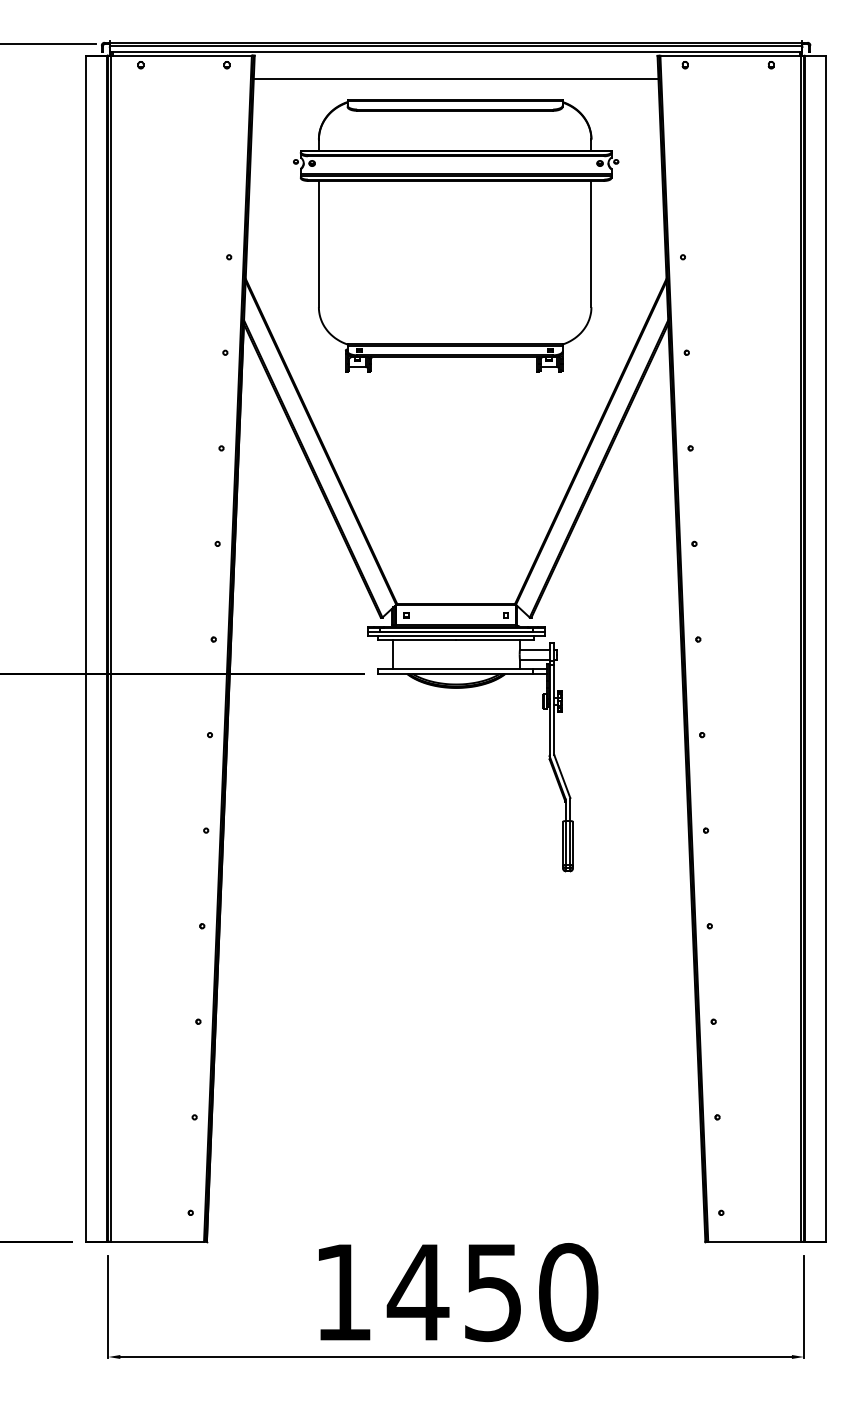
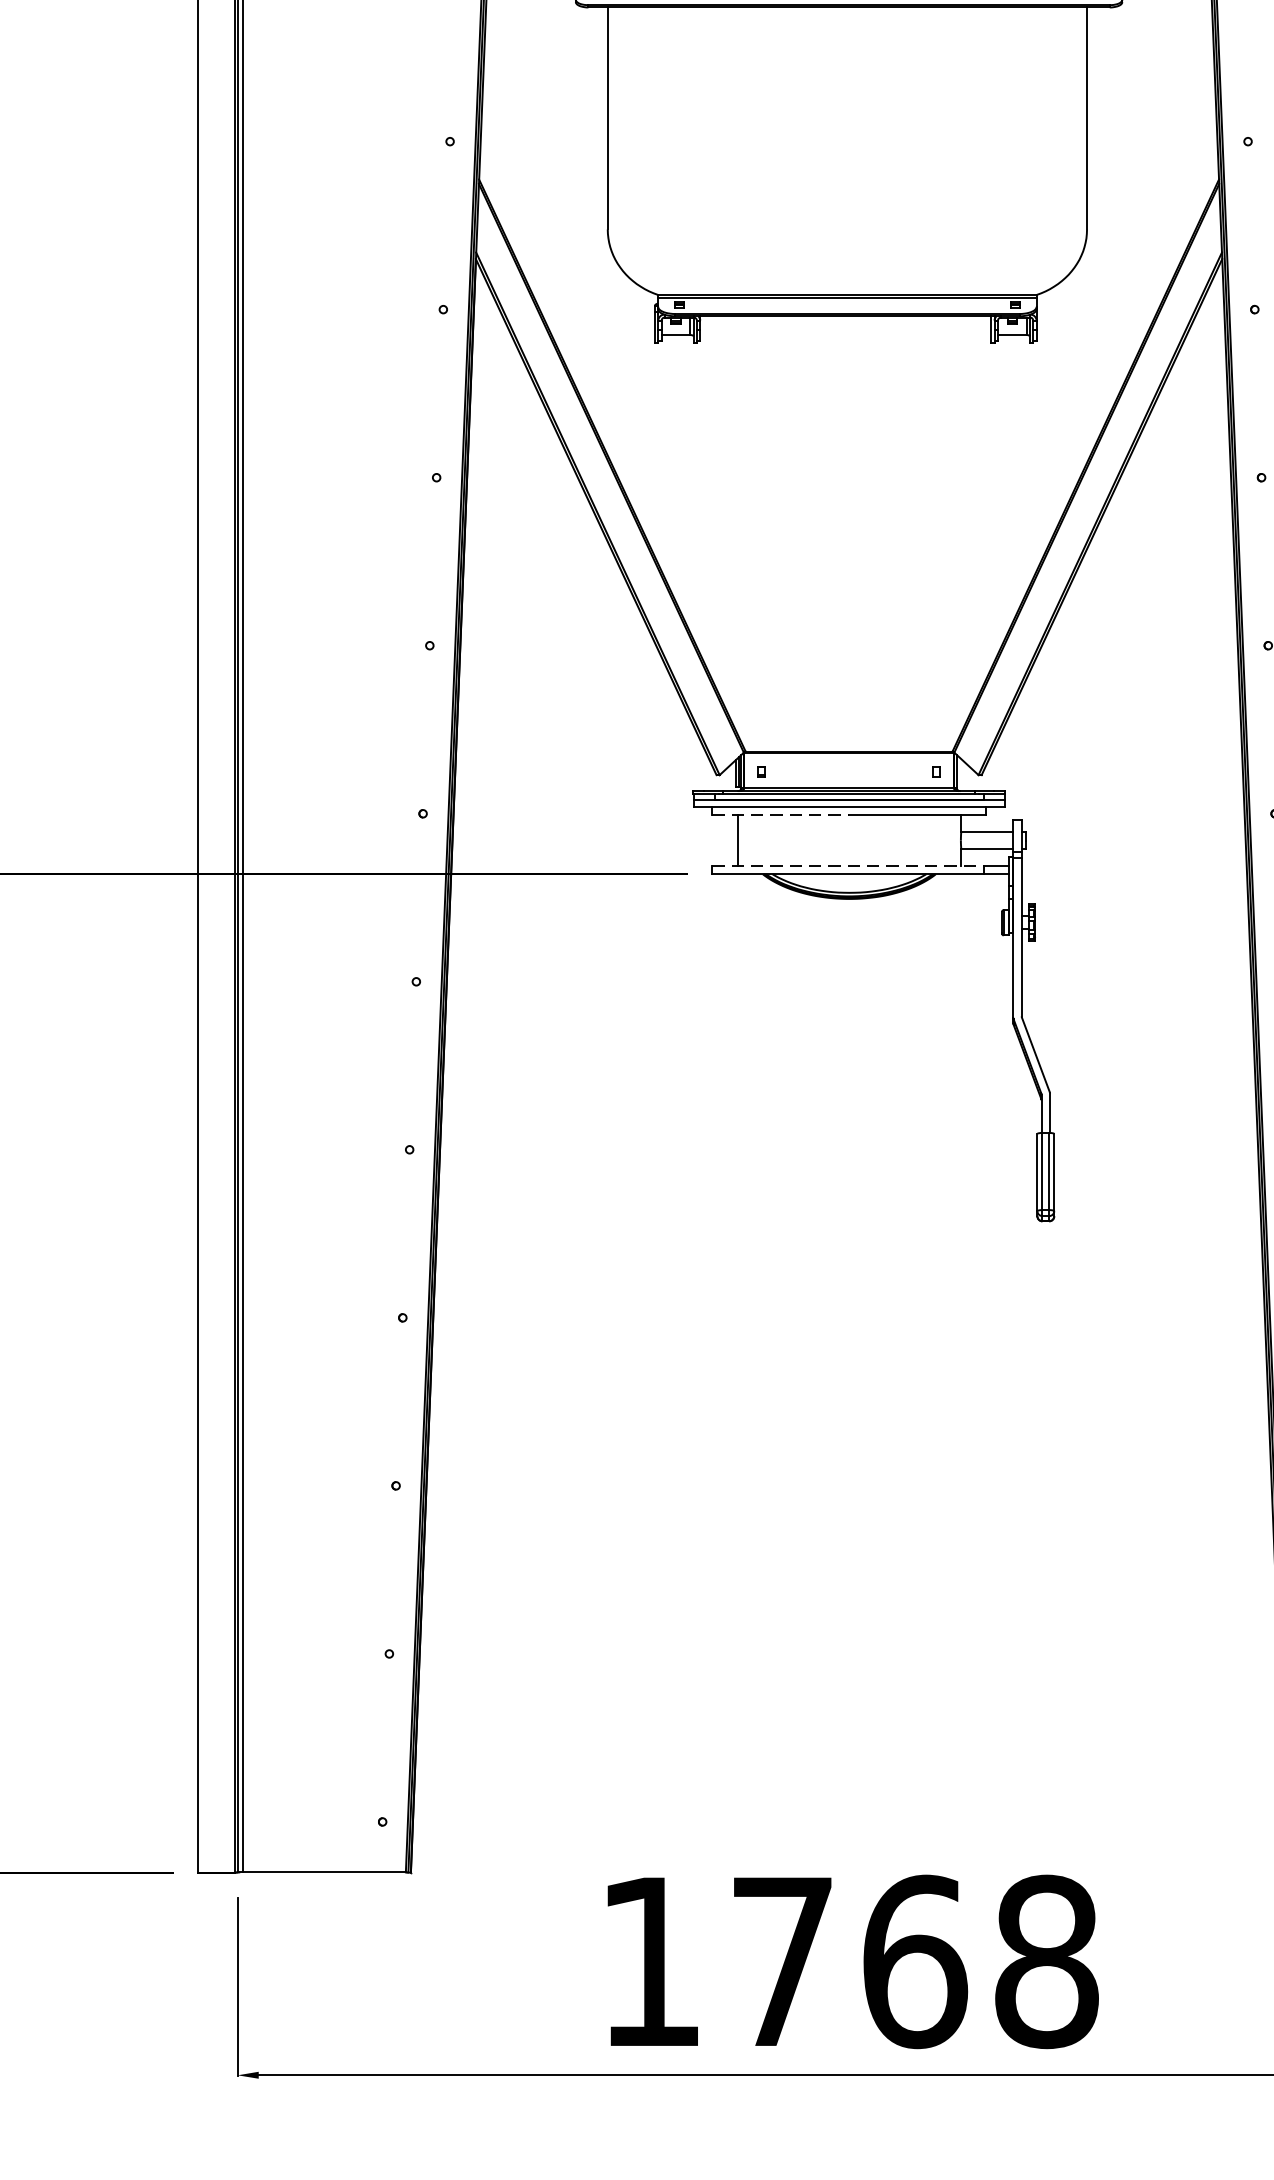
line: (417, 640) -> (781, 815), solid -> dashed
line: (456, 669) -> (849, 866), solid -> dashed
text: (492, 1292) -> (913, 1961), 1450 -> 1768

